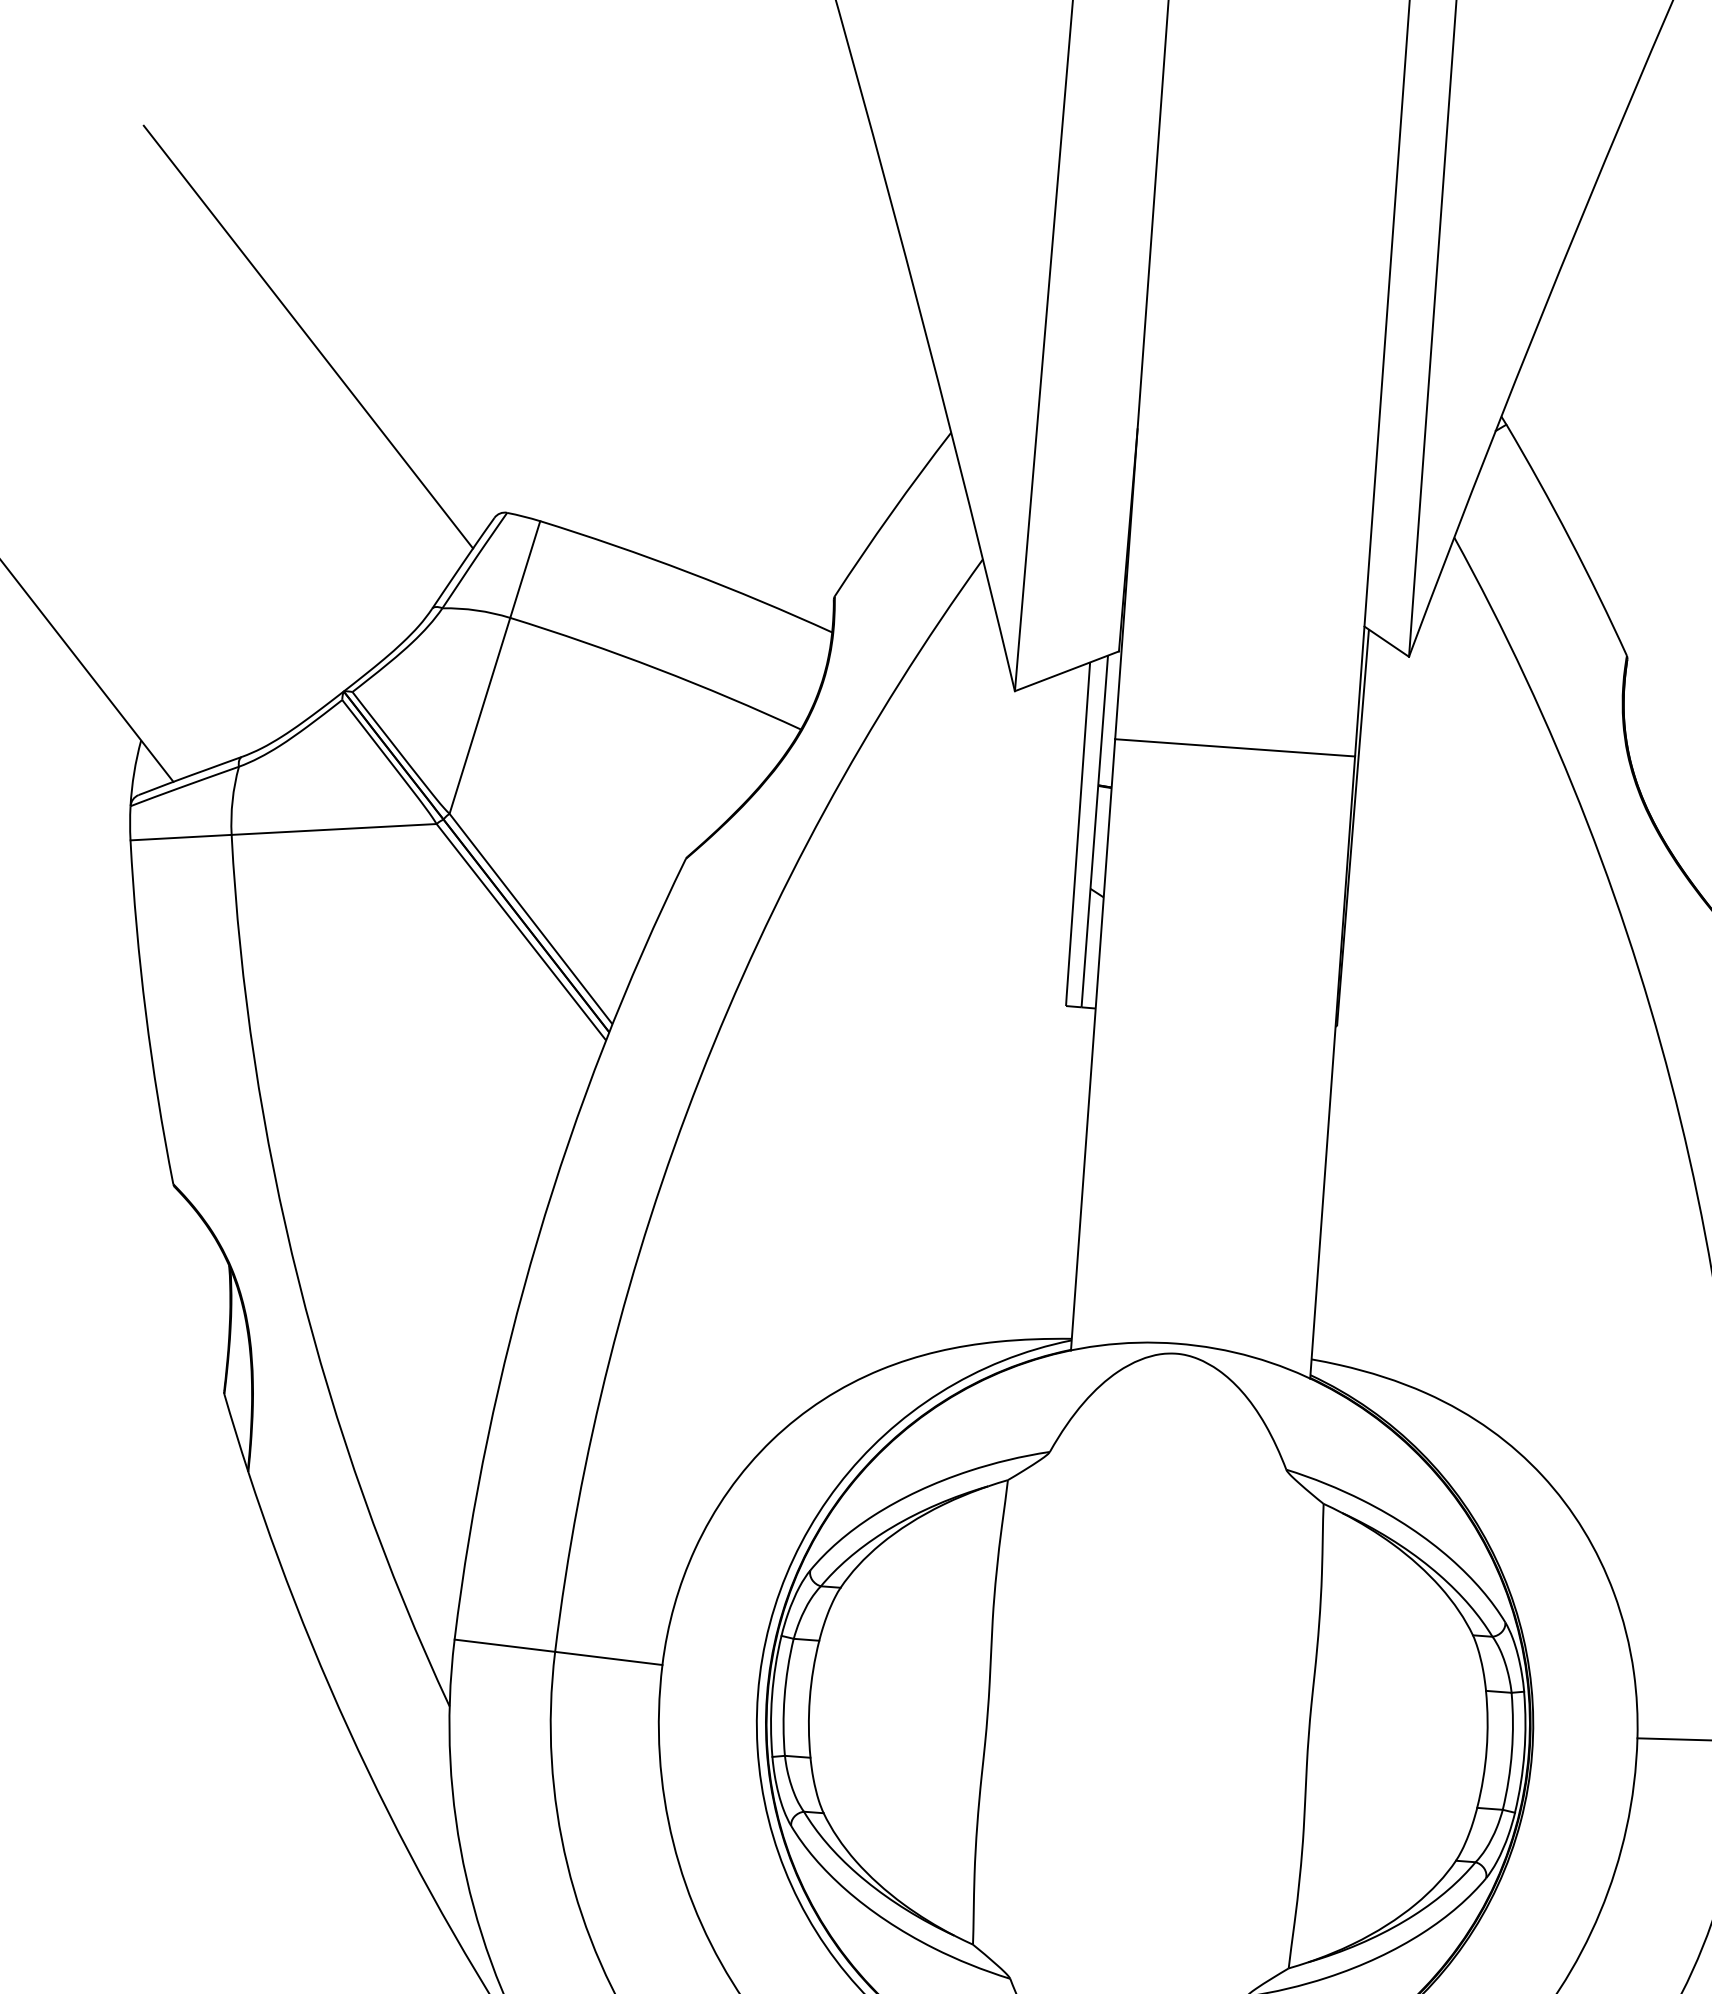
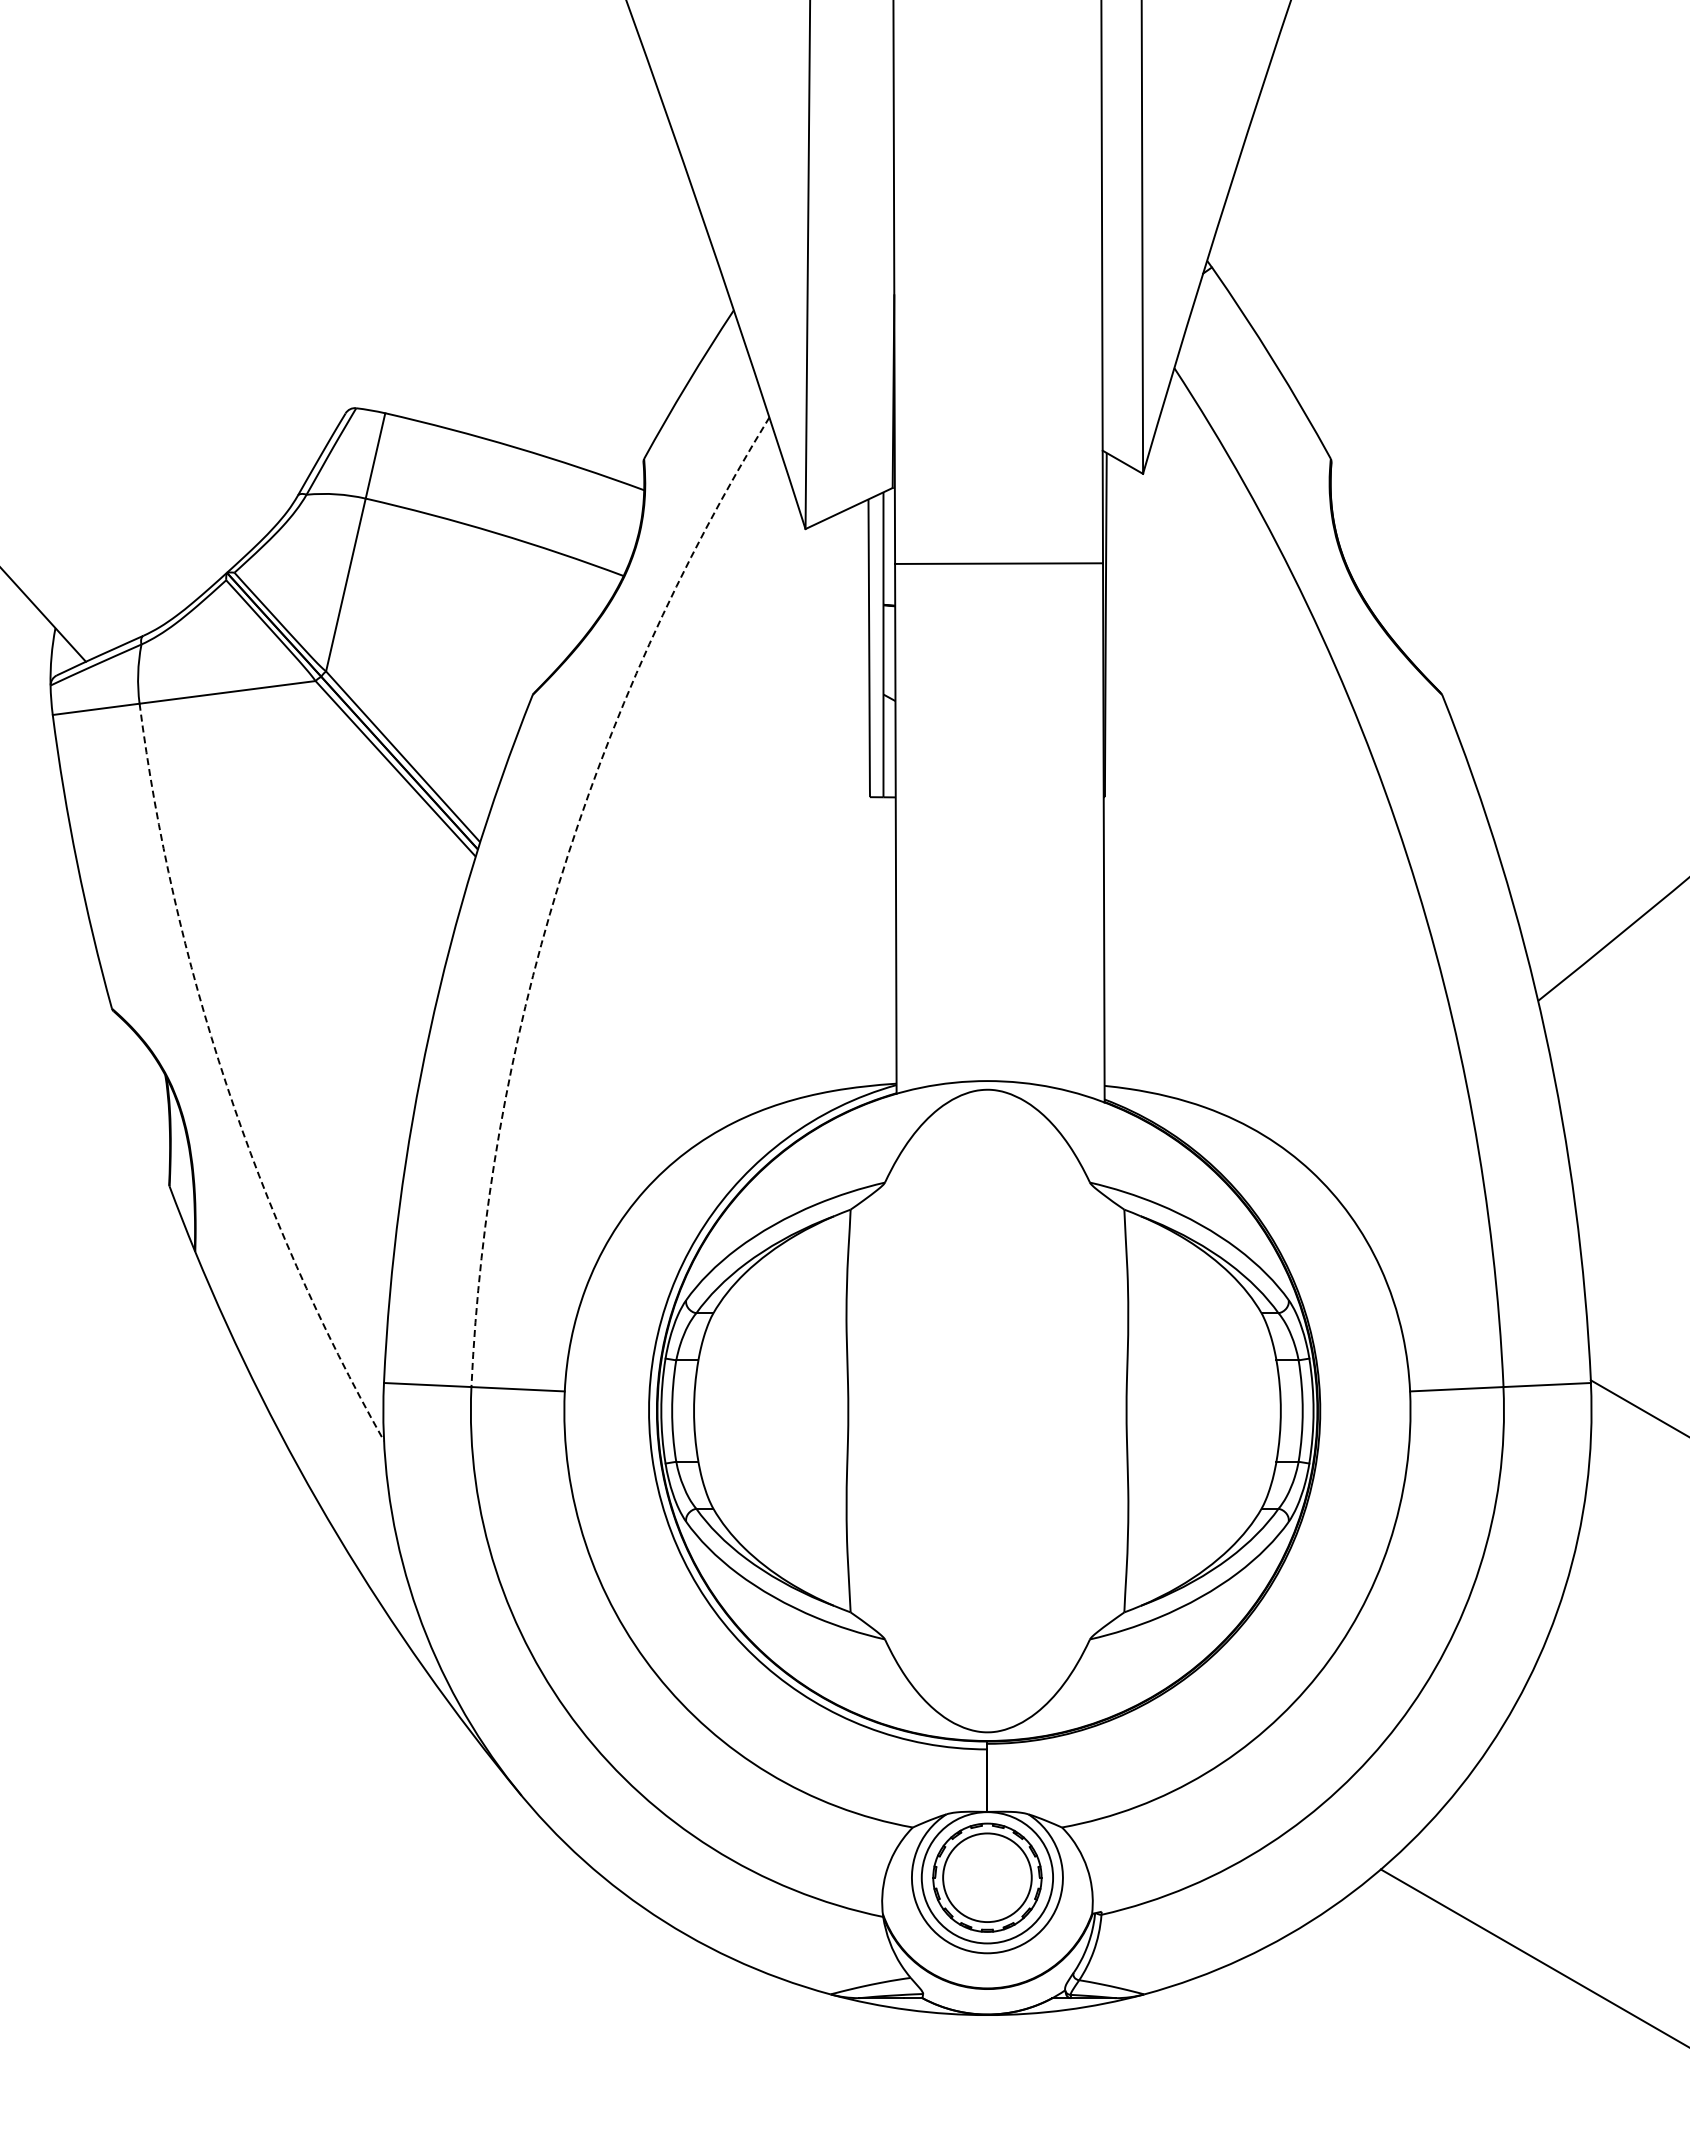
line: (308, 336) -> (173, 269), removed
arc: (700, 1078) -> (559, 883), solid -> dashed
arc: (298, 1281) -> (226, 1084), solid -> dashed

